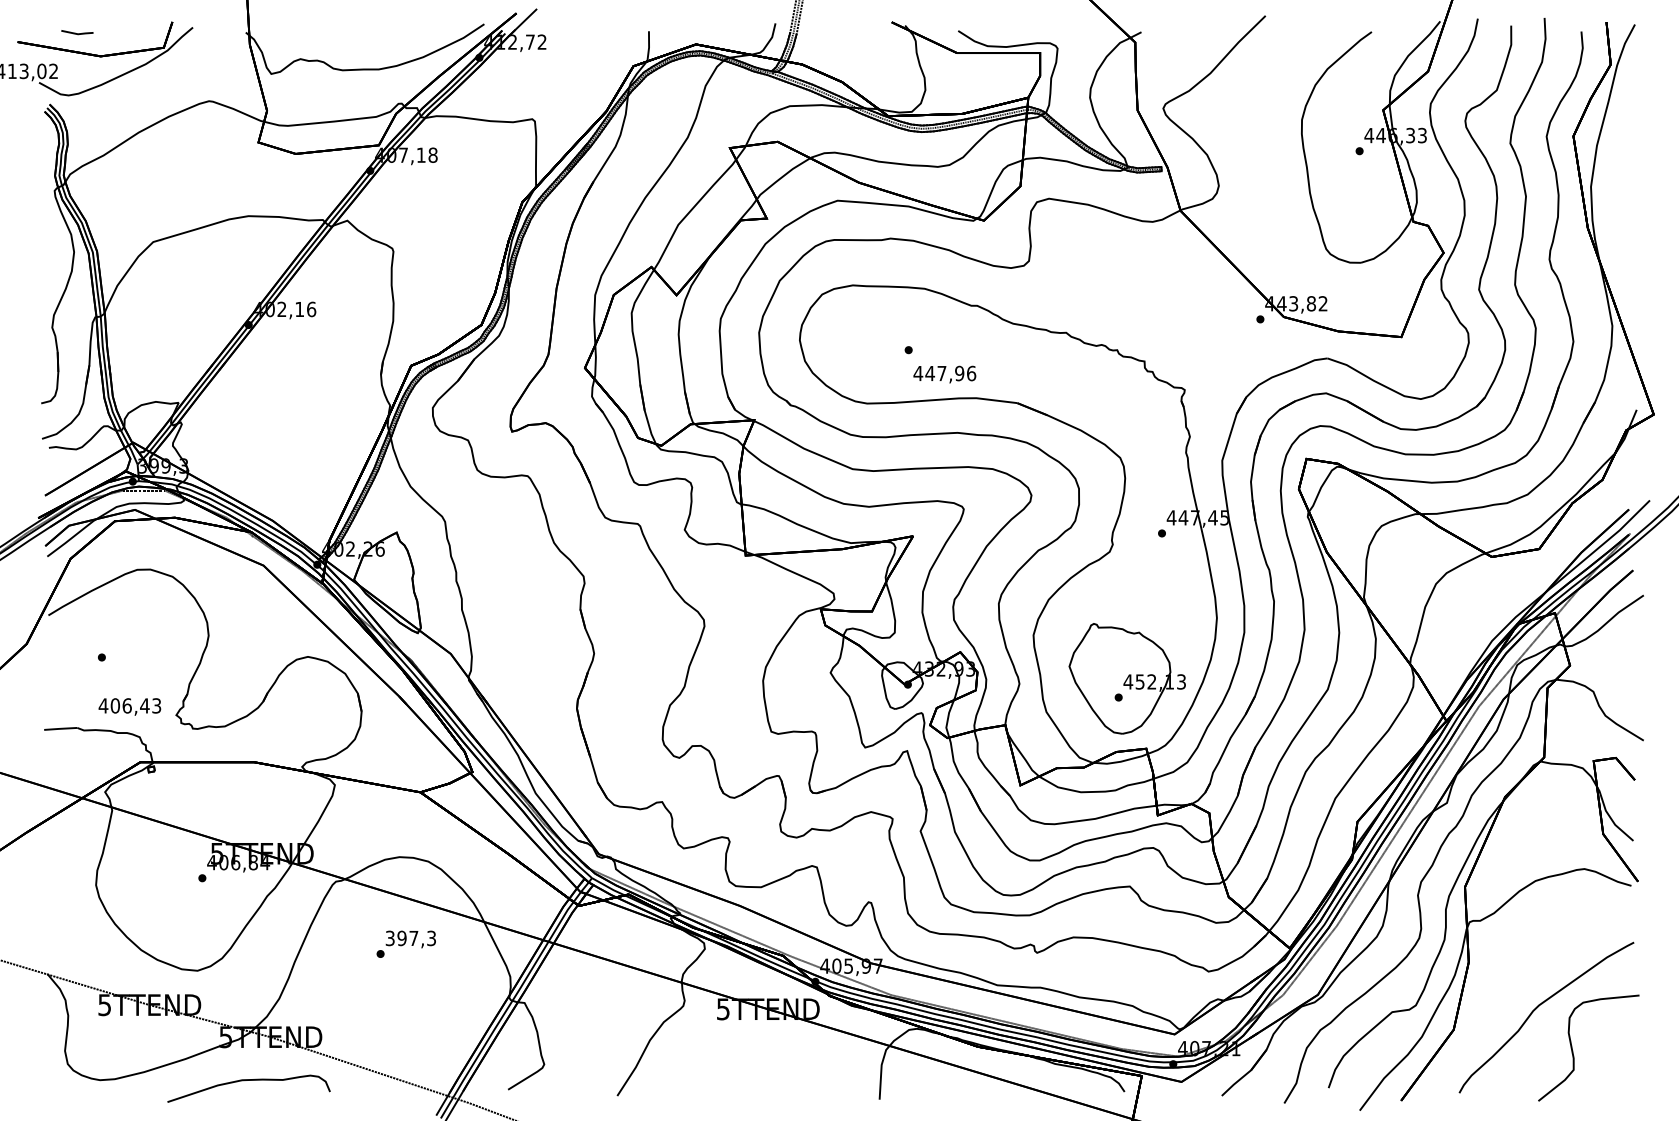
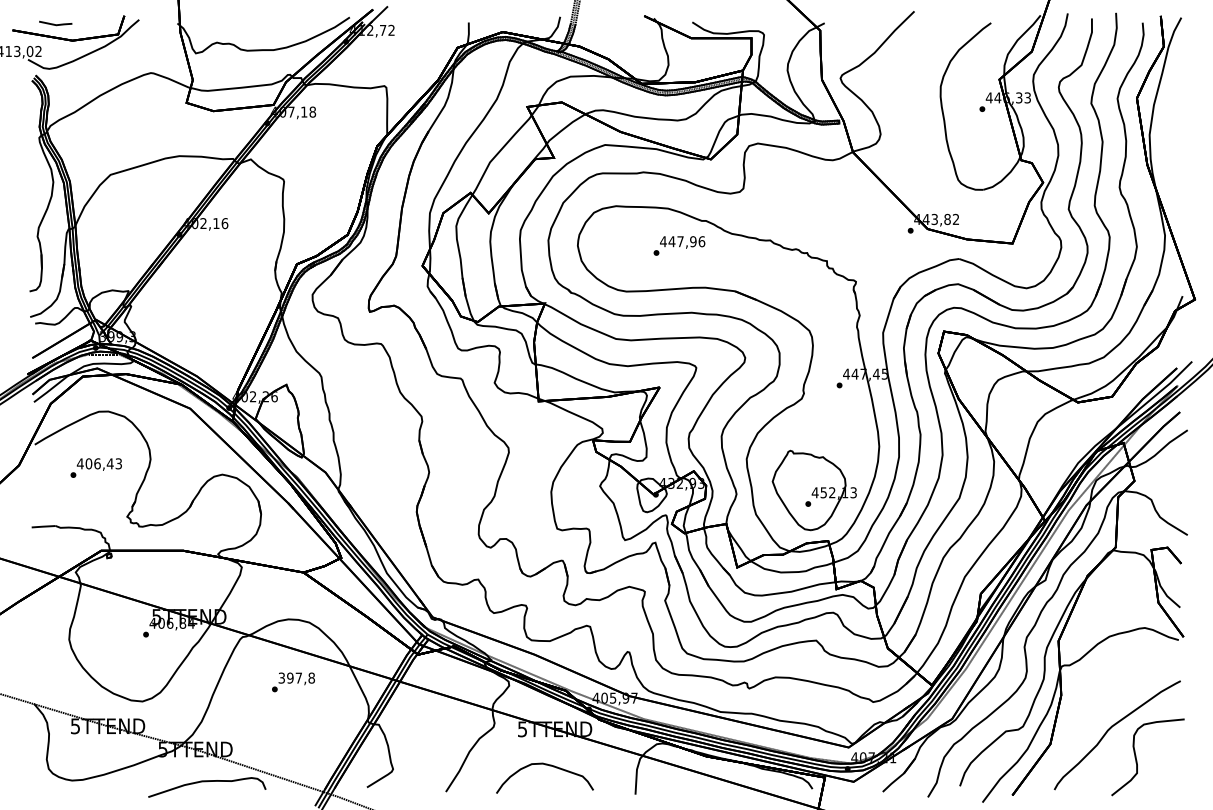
part: (77, 32) -> (55, 23), size x1.43
text: (944, 374) -> (682, 242), moved
text: (129, 706) -> (99, 464), moved
text: (431, 938) -> (311, 678), 397,3 -> 397,8
curve: (757, 1059) -> (547, 765), added
part: (248, 1080) -> (206, 781), moved

